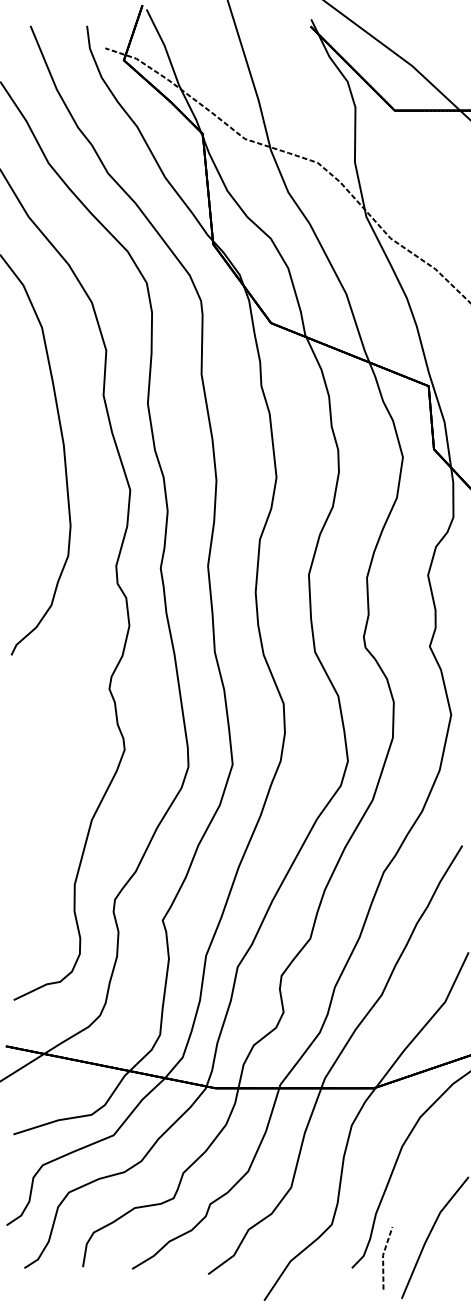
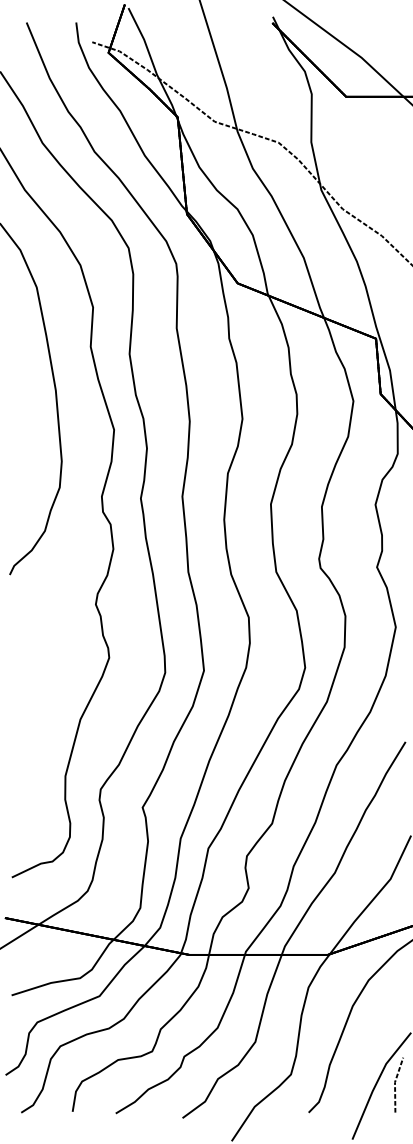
line: (383, 1257) -> (395, 1084), moved

